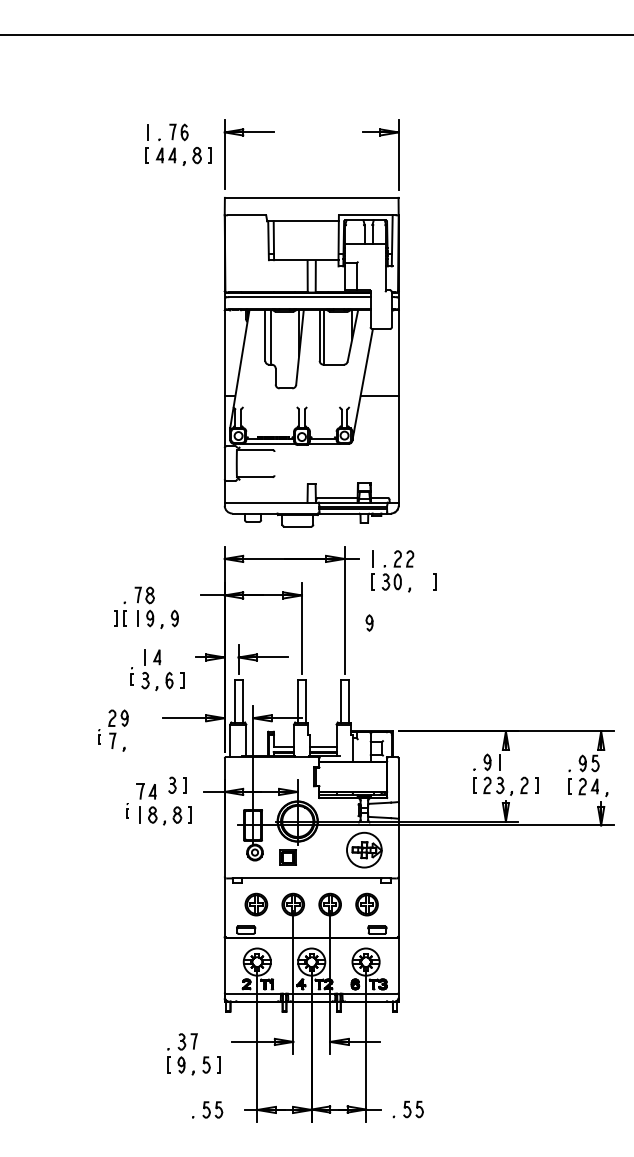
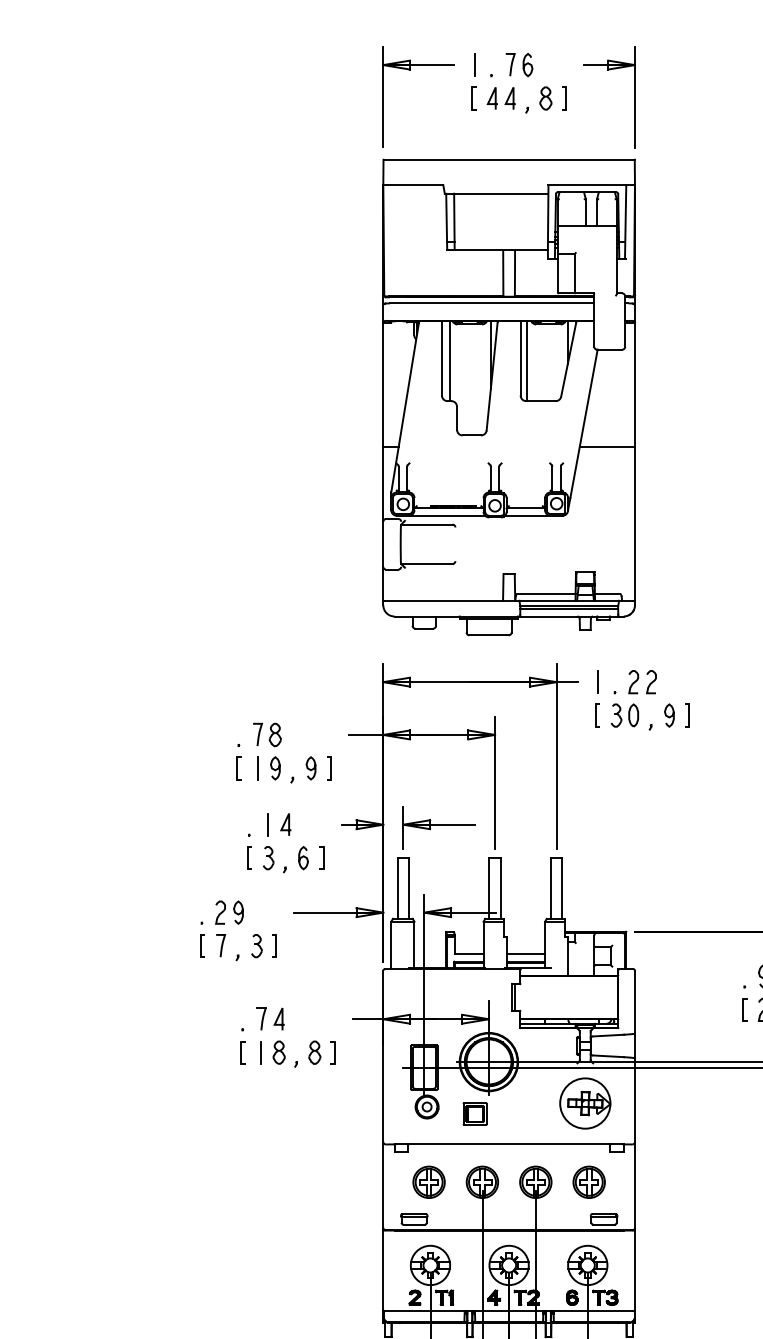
part: (178, 144) -> (518, 82), moved
line: (116, 618) -> (330, 768), moved
curve: (368, 622) -> (667, 714), moved
part: (131, 675) -> (248, 850), size x1.43
part: (99, 736) -> (202, 939), size x1.67
part: (177, 784) -> (264, 944), moved
part: (127, 810) -> (242, 1046), size x1.67

